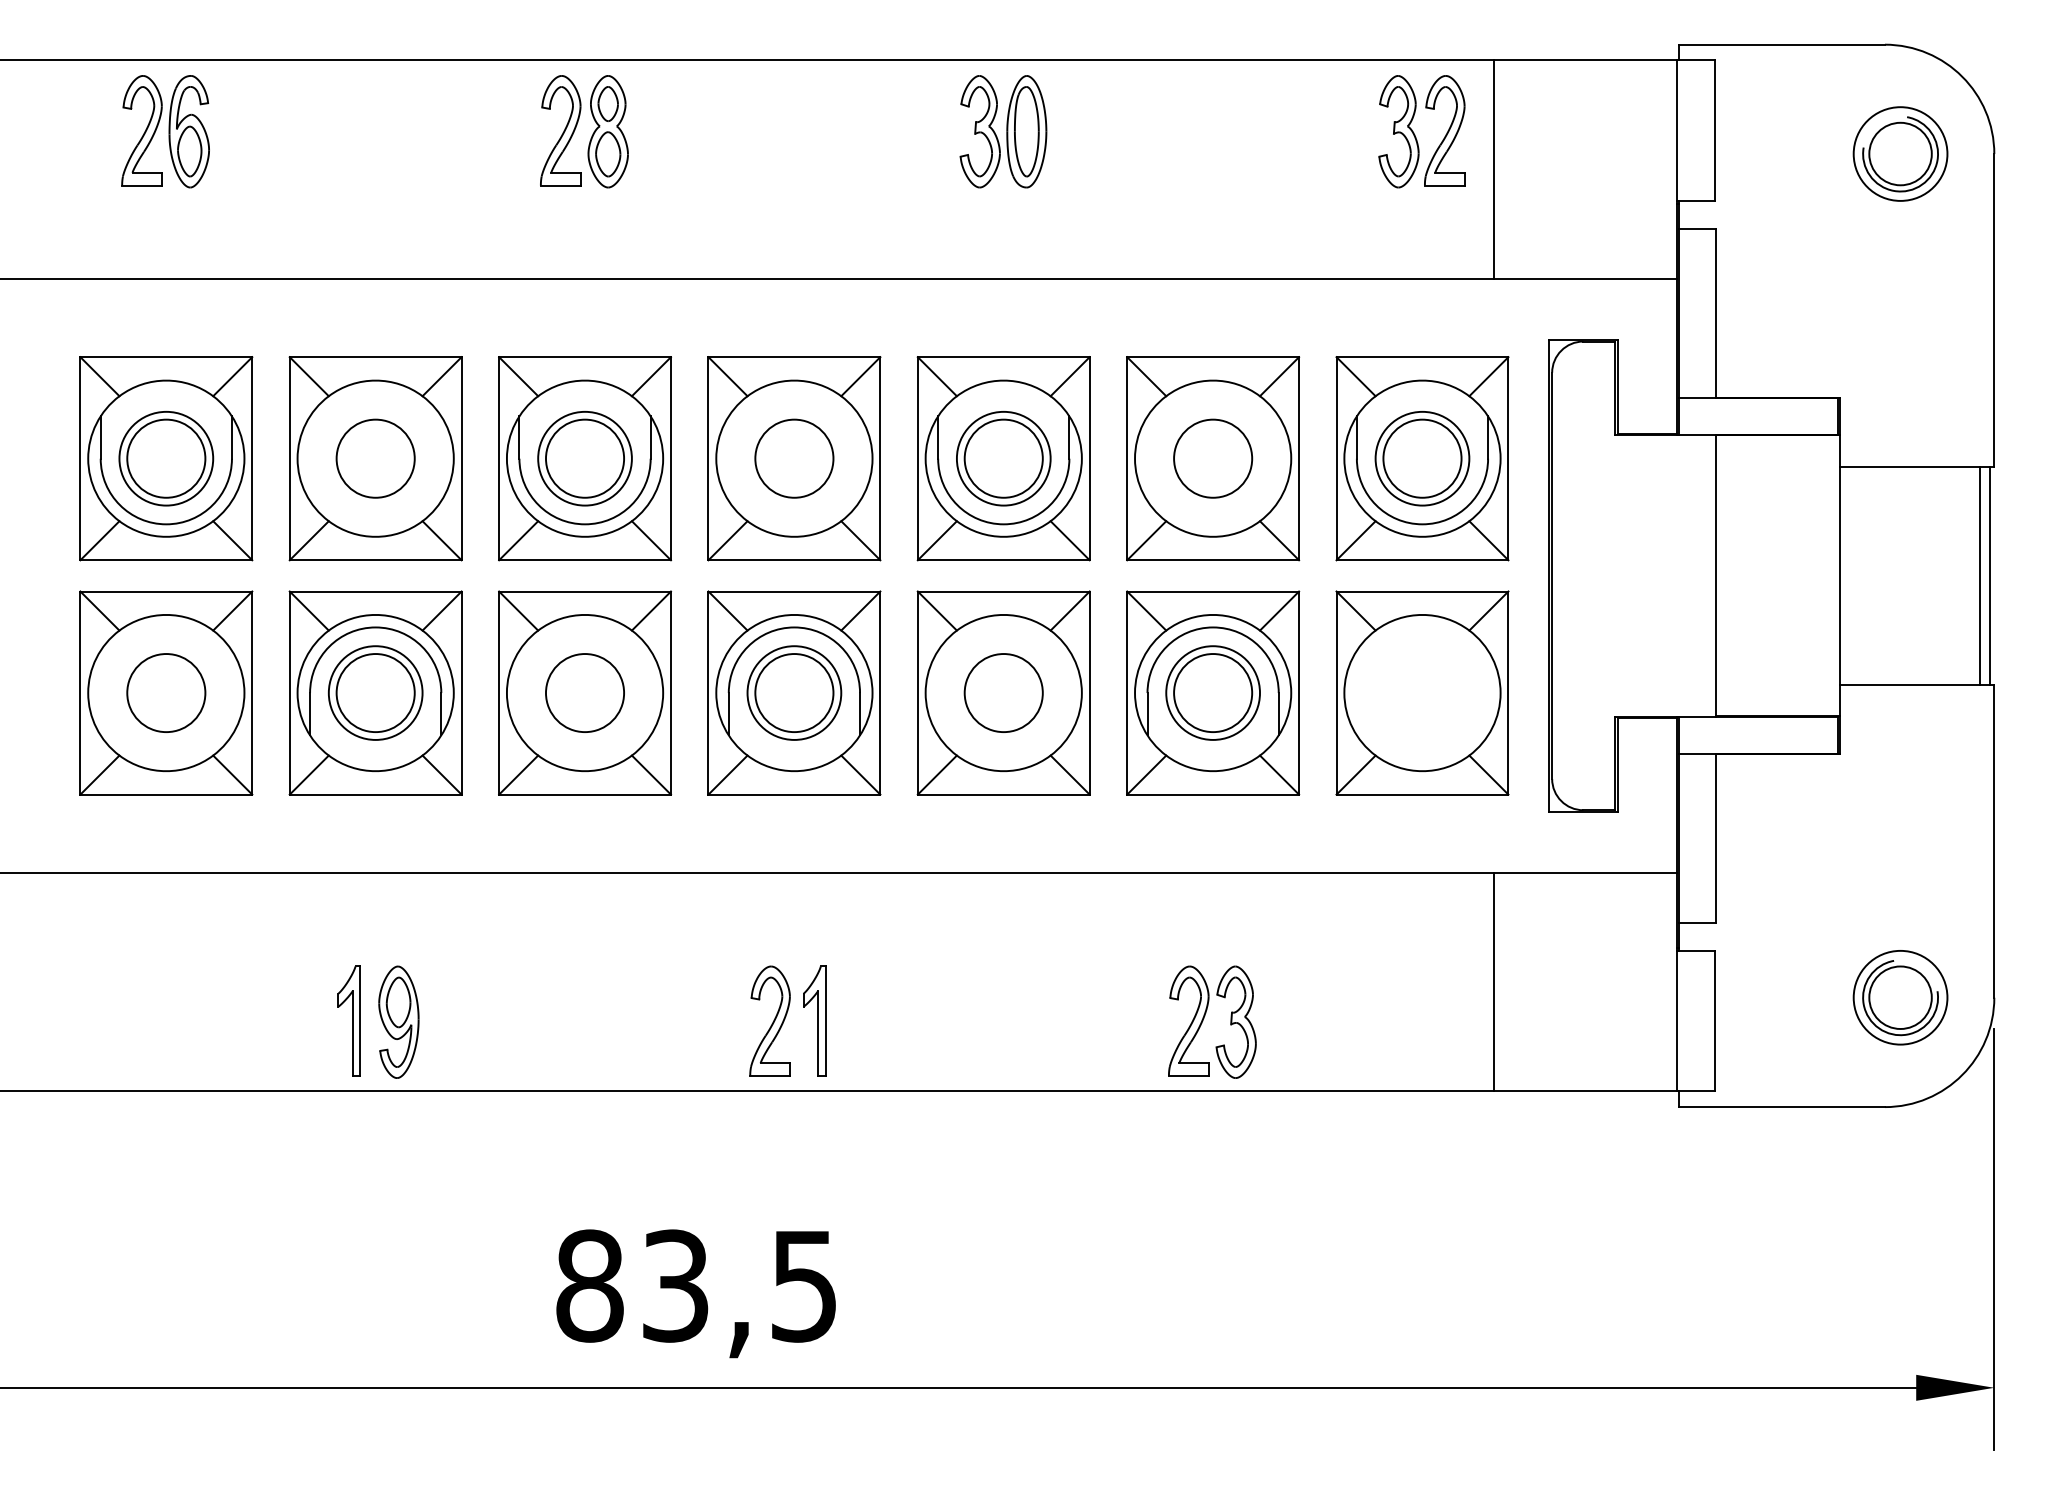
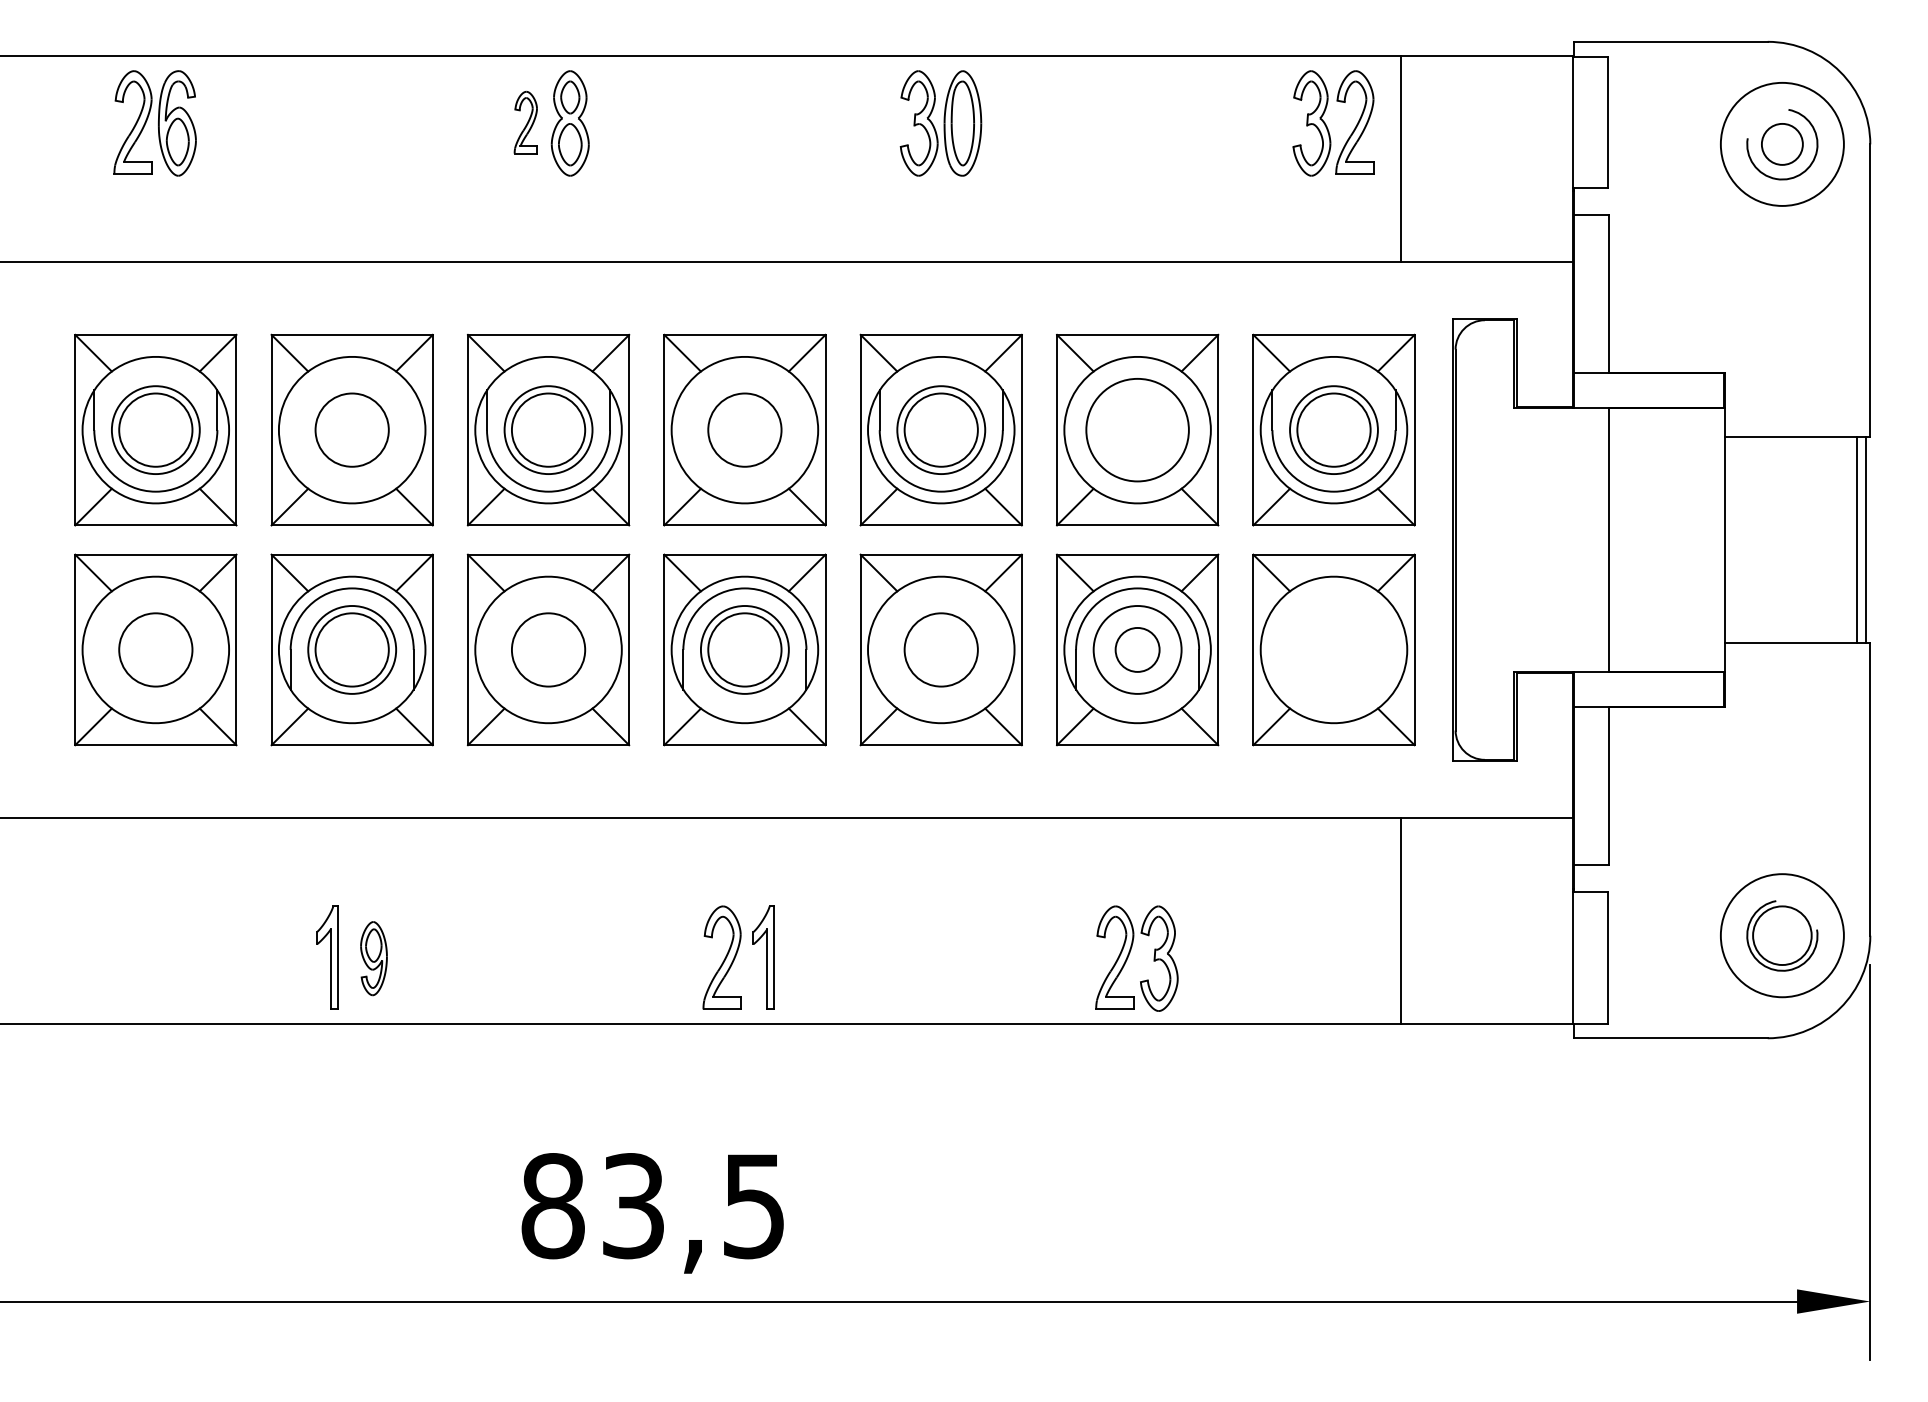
part: (560, 130) -> (525, 122), size x0.6
circle: (1900, 153) -> (1782, 143), size x0.7
circle: (1900, 153) -> (1782, 143), size x1.4
circle: (1213, 458) -> (1137, 429), size x1.4
circle: (1213, 693) -> (1137, 650), size x0.6
circle: (1900, 997) -> (1782, 935), size x1.4
part: (398, 1021) -> (373, 957), size x0.7

